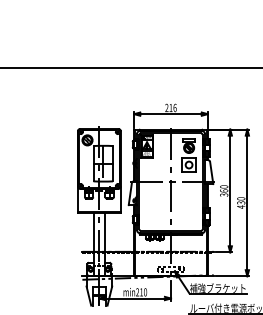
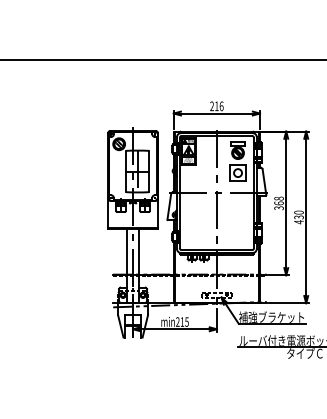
text: (224, 186) -> (279, 198), 360 -> 368
text: (145, 291) -> (186, 321), min210 -> min215

